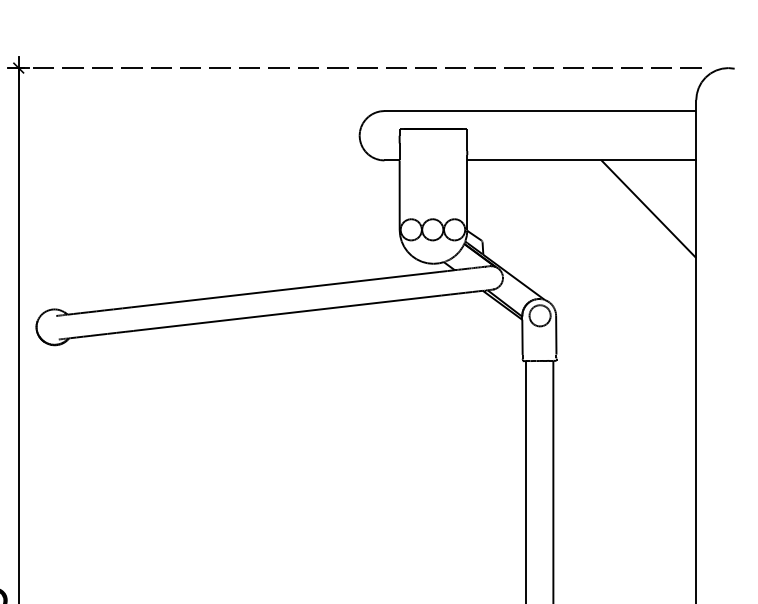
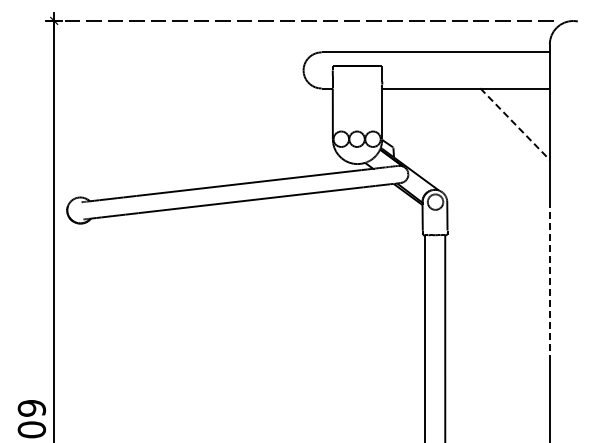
line: (649, 209) -> (515, 124), solid -> dashed
line: (695, 425) -> (549, 282), solid -> dashed

